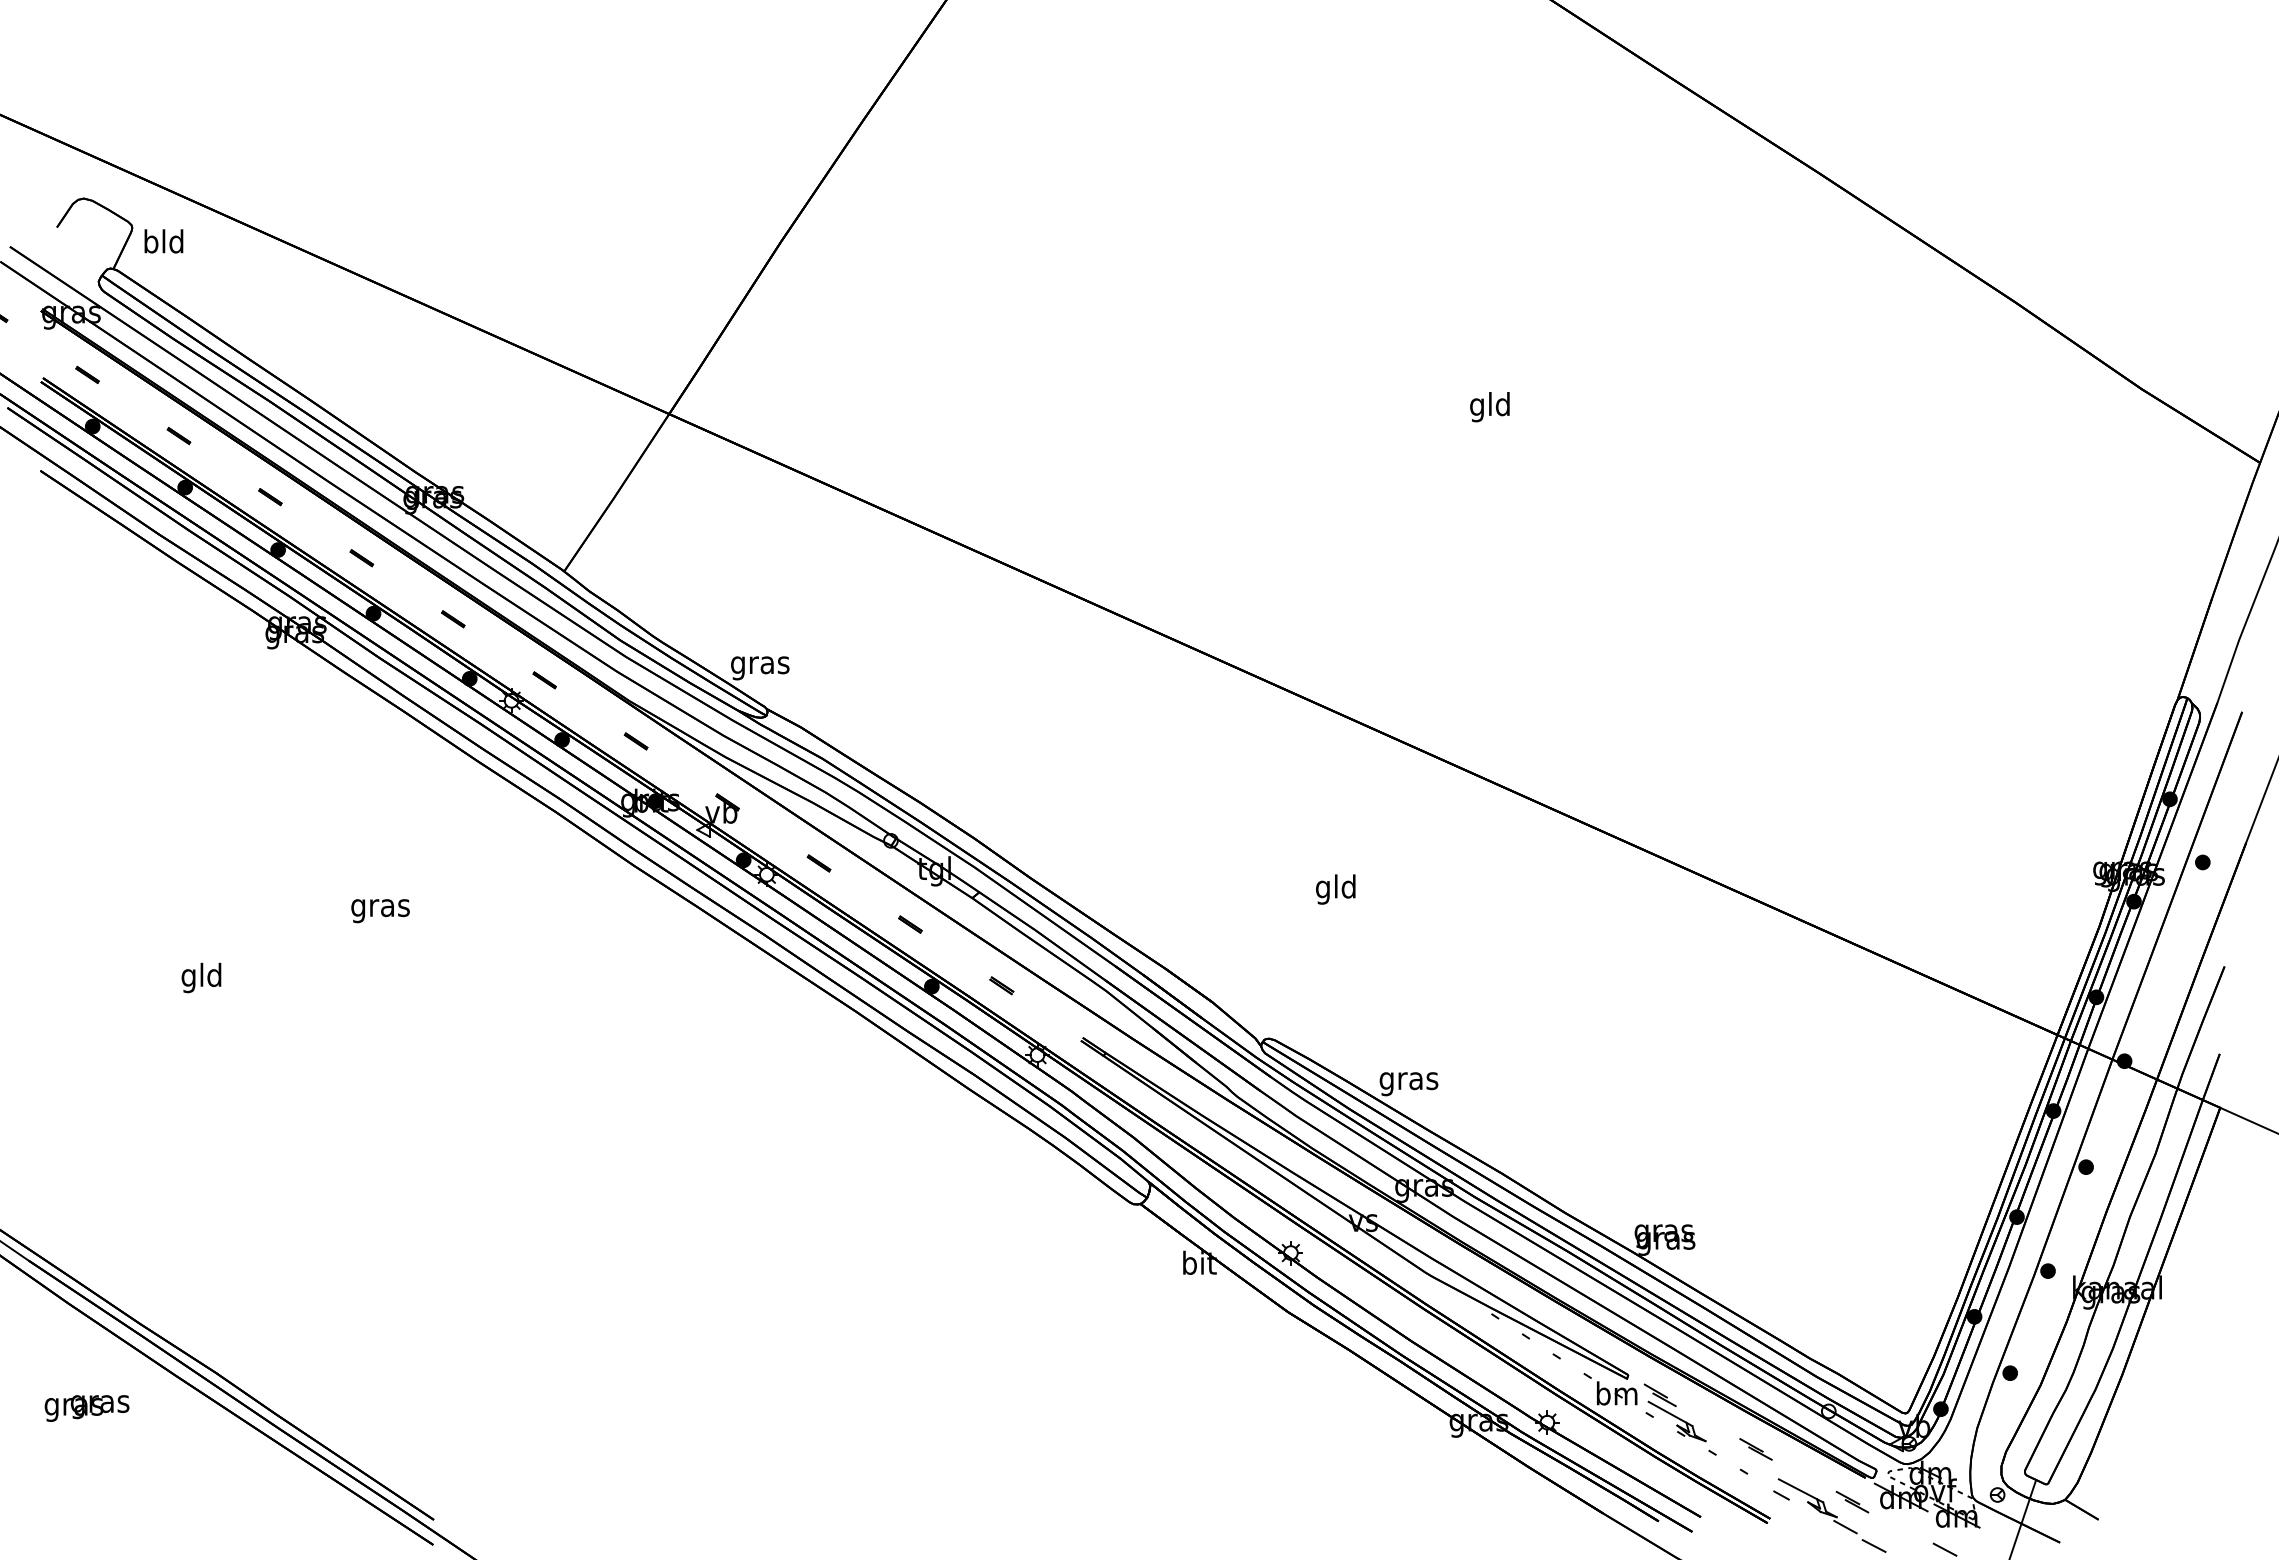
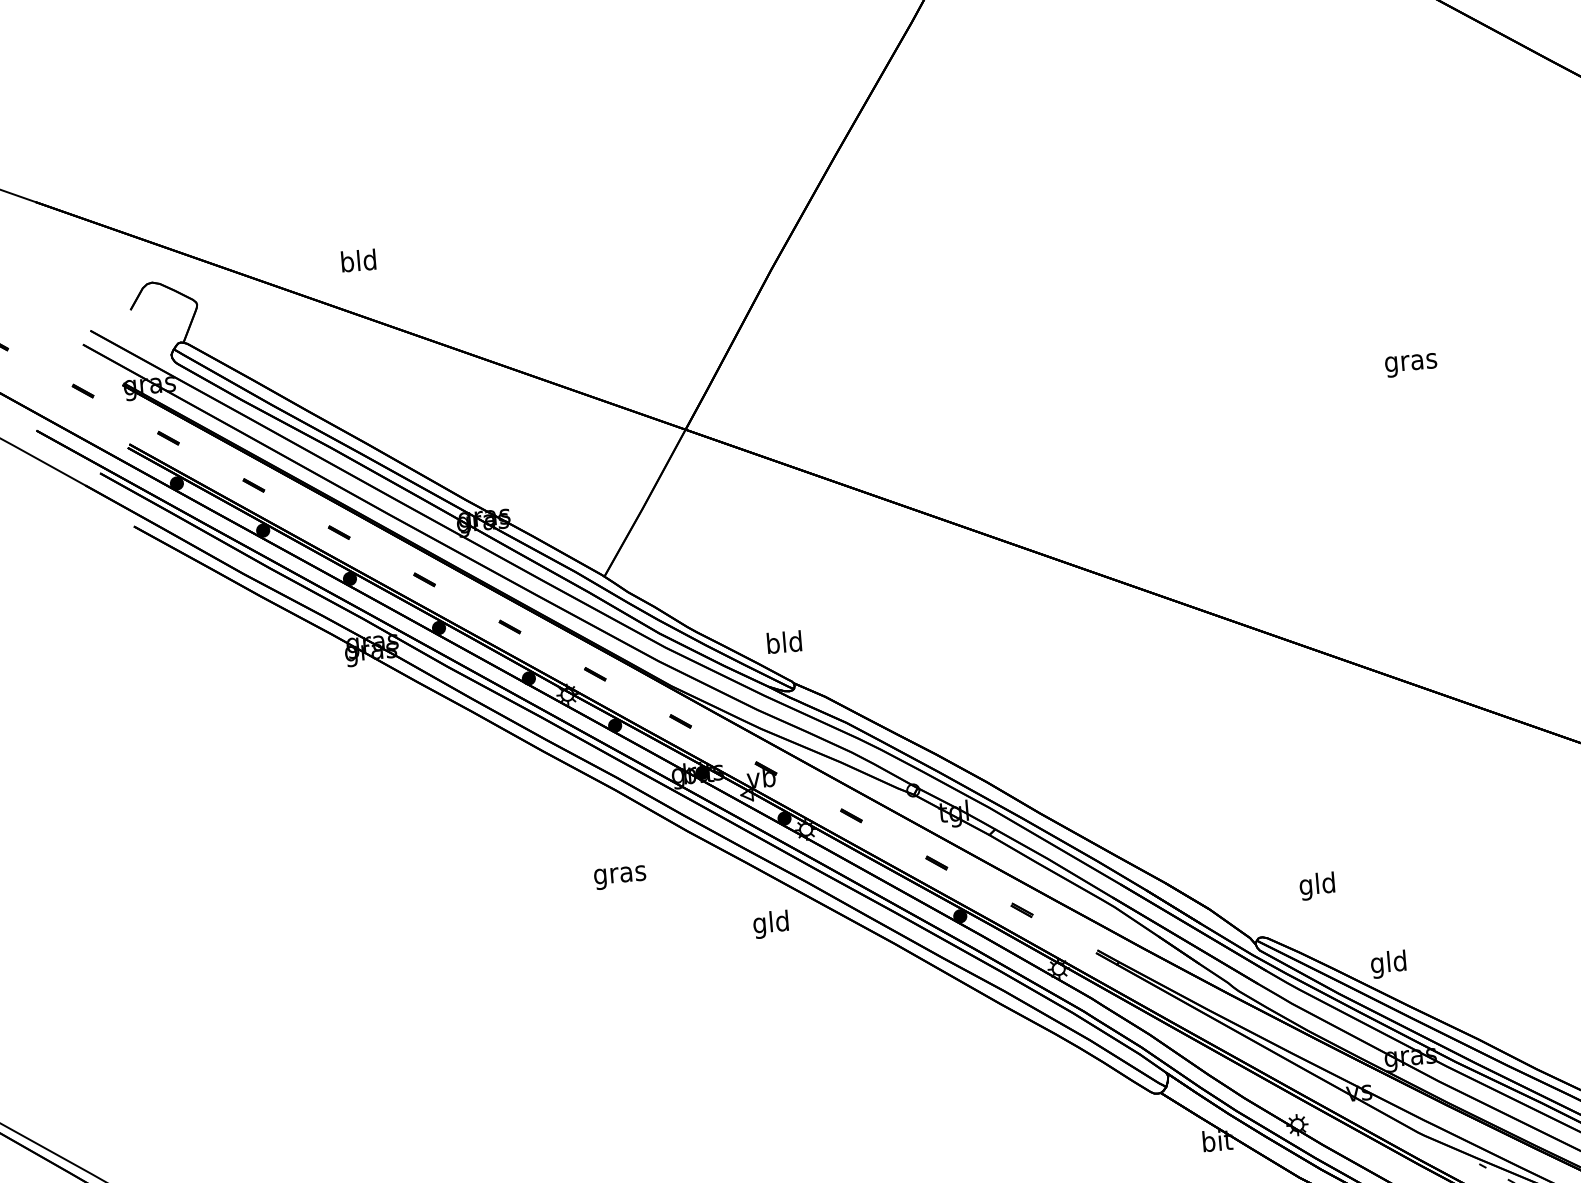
text: (163, 241) -> (358, 260), moved
text: (1490, 407) -> (1411, 362), gld -> gras
text: (760, 665) -> (784, 645), gras -> bld
text: (1335, 889) -> (1317, 886), moved
text: (380, 911) -> (620, 877), moved
text: (201, 977) -> (770, 924), moved
text: (1408, 1080) -> (1388, 963), gras -> gld

